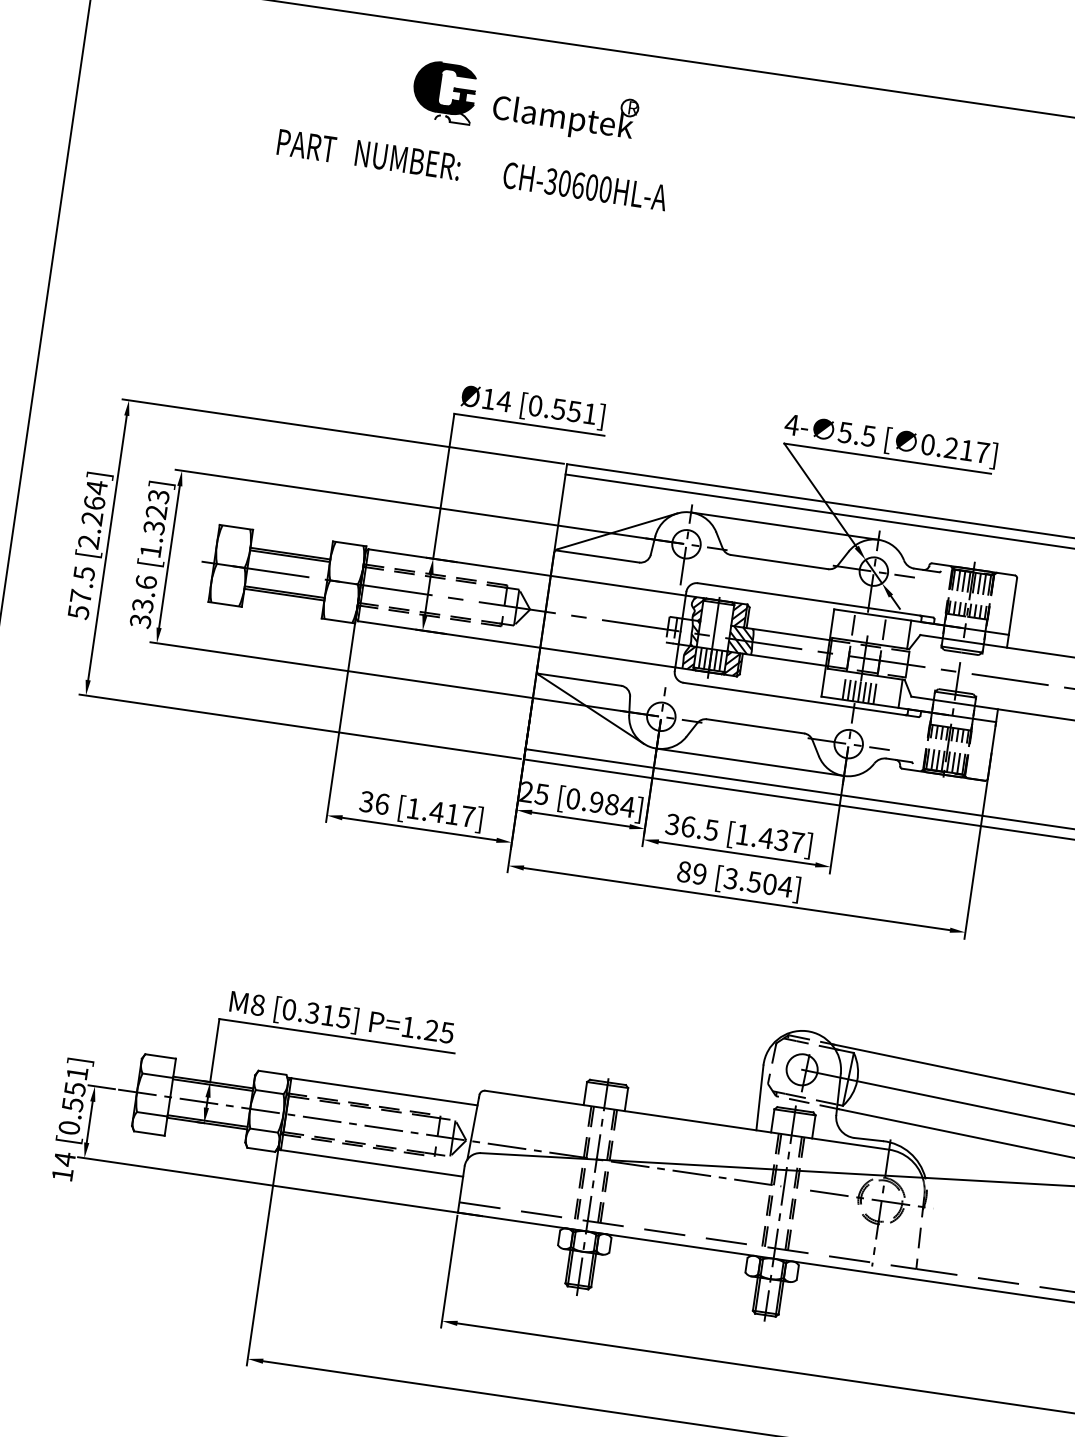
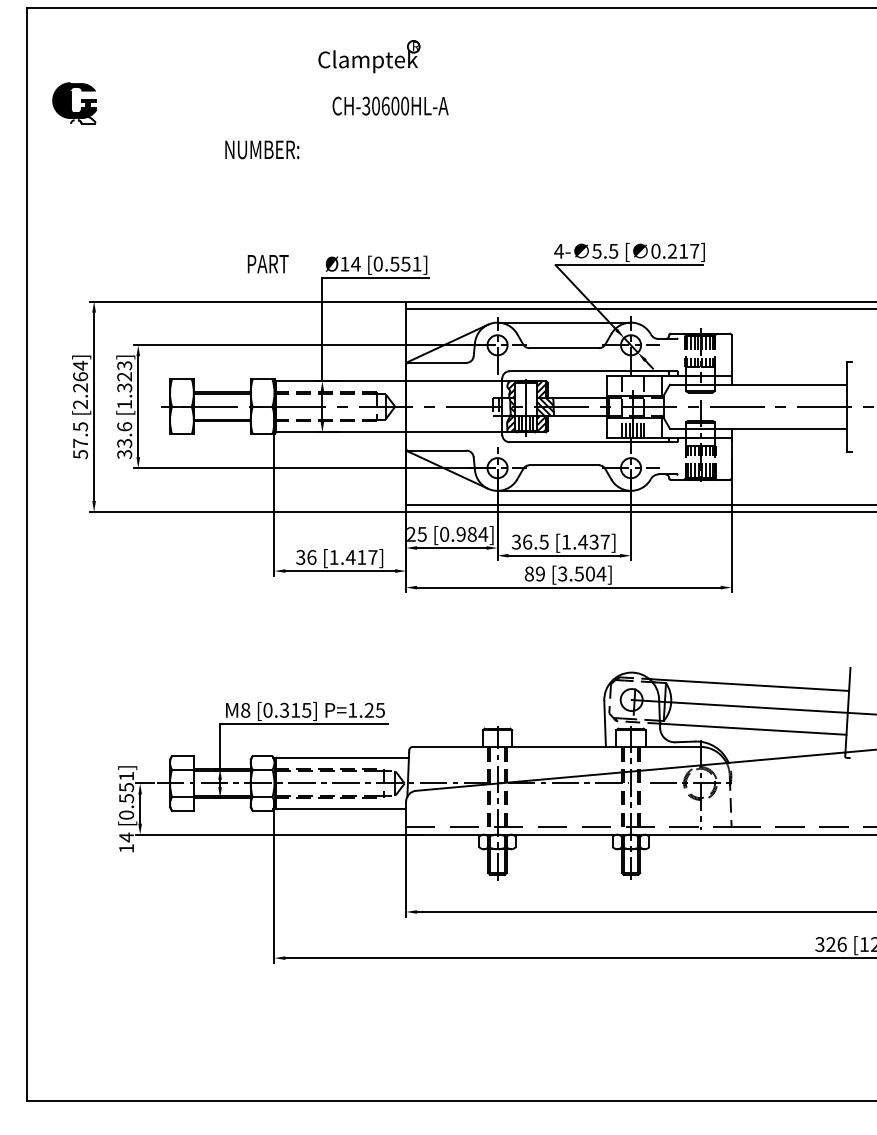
part: (444, 91) -> (74, 103), moved
text: (305, 146) -> (267, 264), moved
text: (408, 159) -> (262, 149), moved

